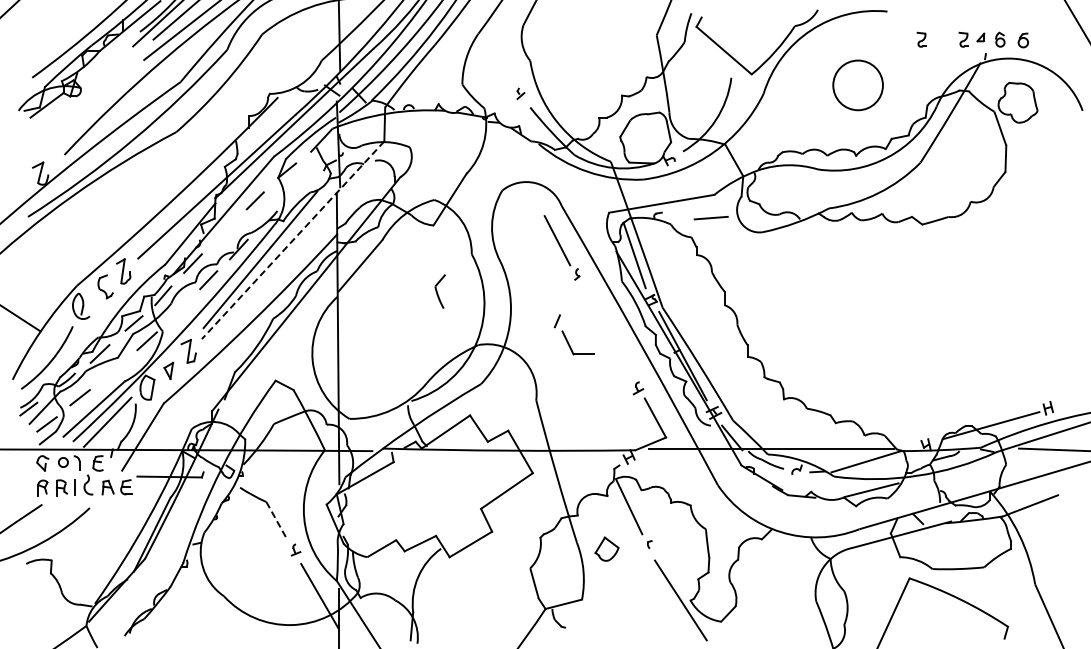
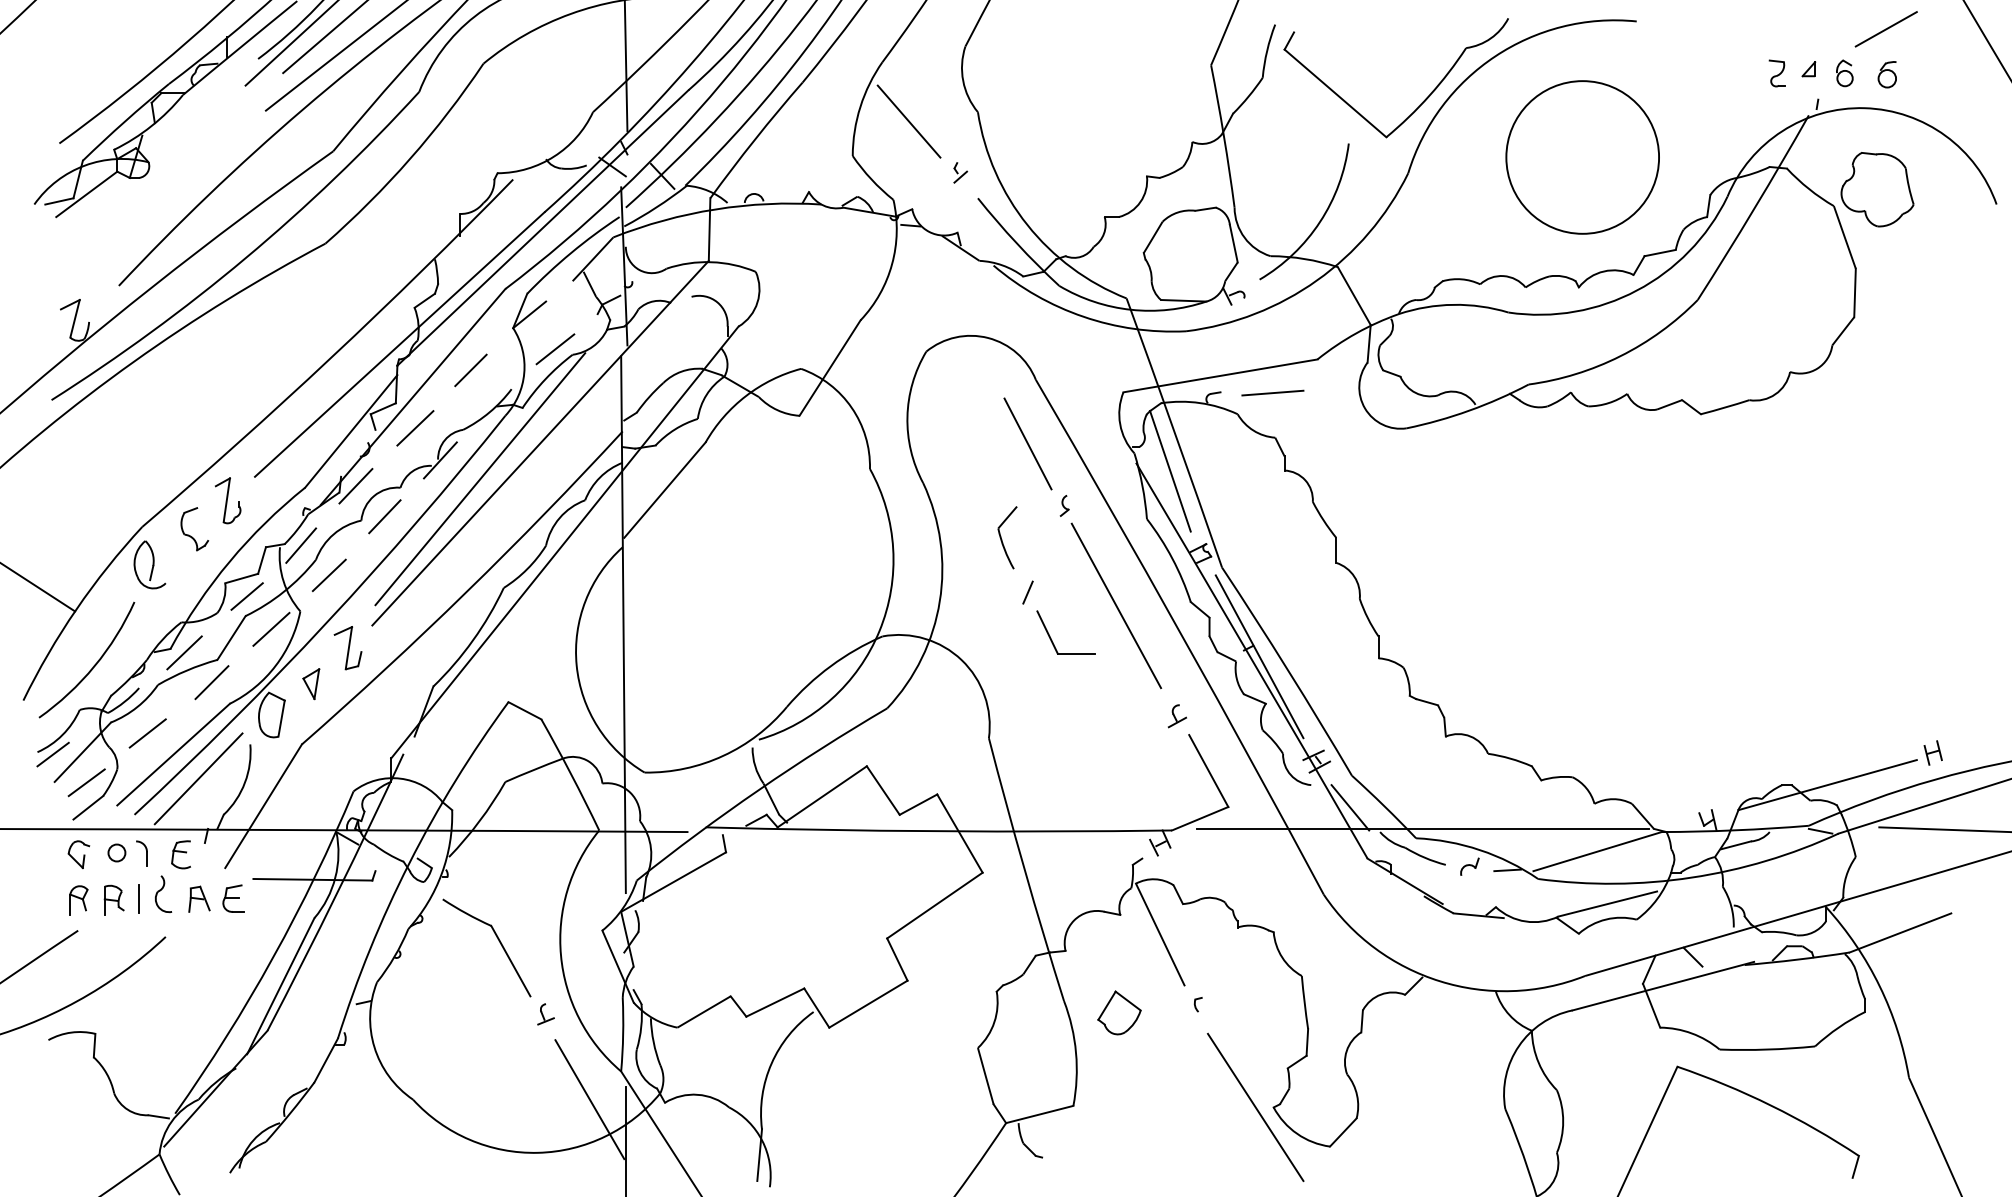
line: (1022, 15) -> (1885, 28), added
part: (921, 39) -> (1699, 72), removed
line: (492, 65) -> (908, 120), added
circle: (857, 85) -> (1581, 157), size x1.67
line: (301, 189) -> (556, 349), added
line: (710, 218) -> (1271, 393), moved
line: (225, 231) -> (415, 426), added
line: (293, 240) -> (541, 443), dashed -> solid
part: (439, 291) -> (1006, 537), moved
line: (178, 311) -> (329, 574), added
line: (605, 328) -> (1116, 605), added
line: (114, 370) -> (211, 683), added
line: (277, 521) -> (511, 961), dashed -> solid

